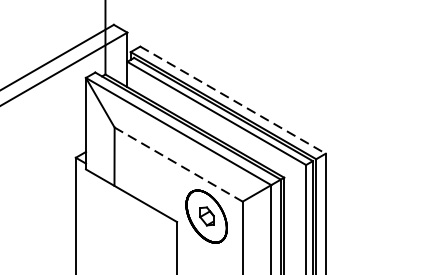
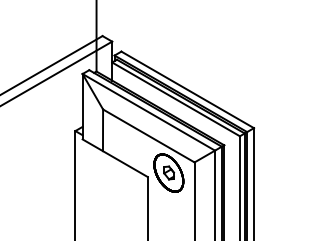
line: (232, 99) -> (187, 89), dashed -> solid
line: (178, 163) -> (148, 135), dashed -> solid

